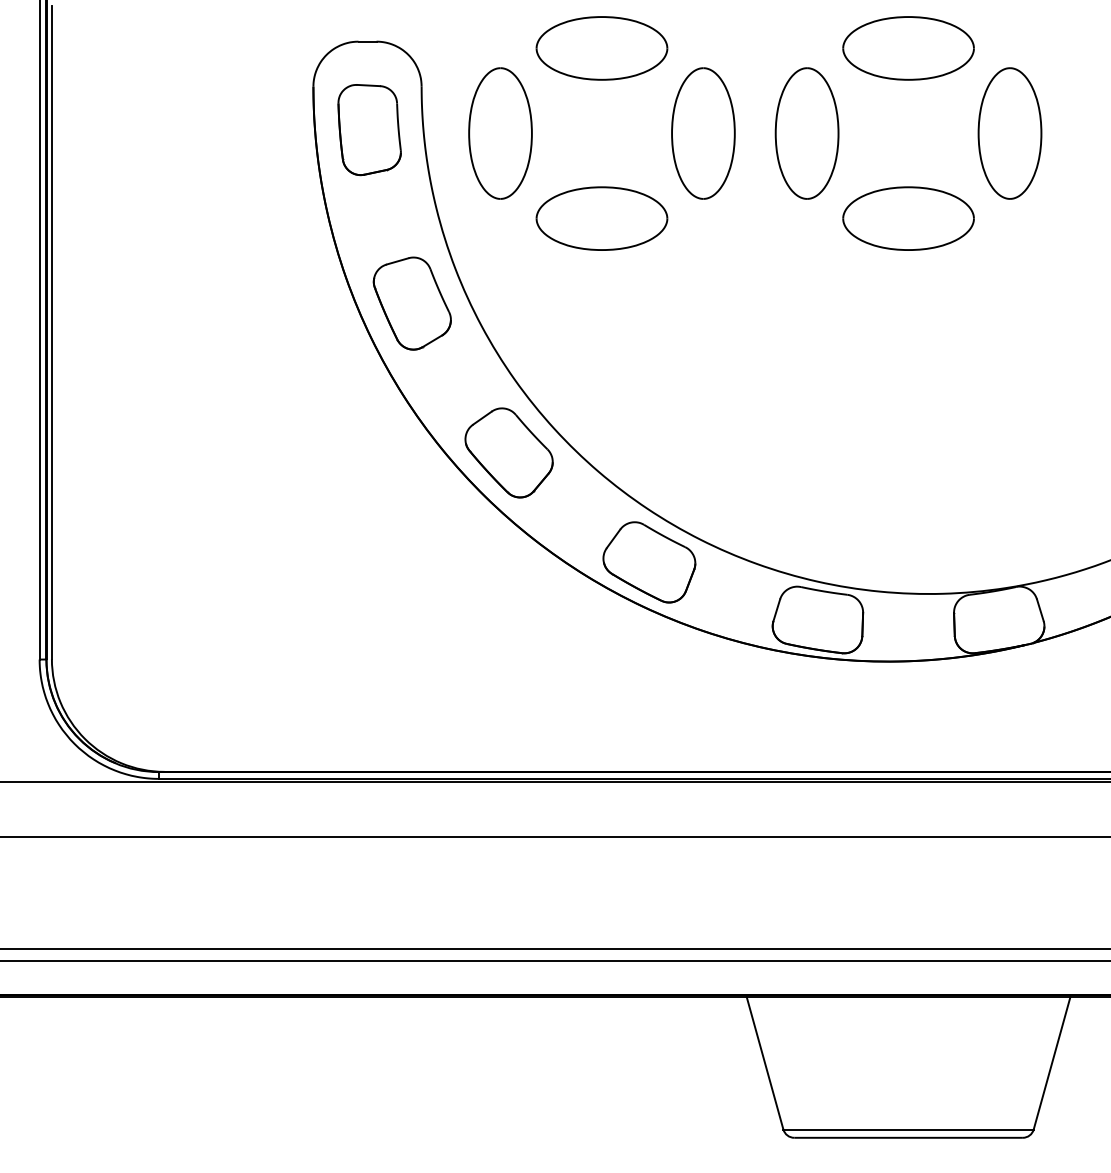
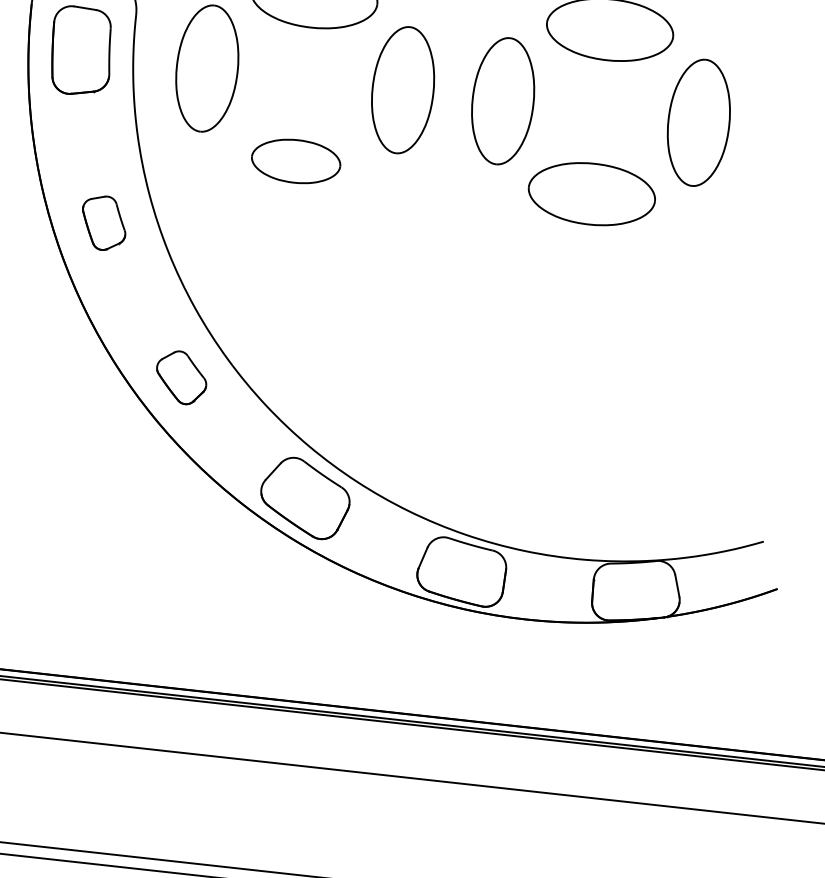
part: (601, 218) -> (295, 161), size x0.7
part: (411, 303) -> (103, 223), size x0.6
part: (508, 452) -> (181, 377), size x0.6

